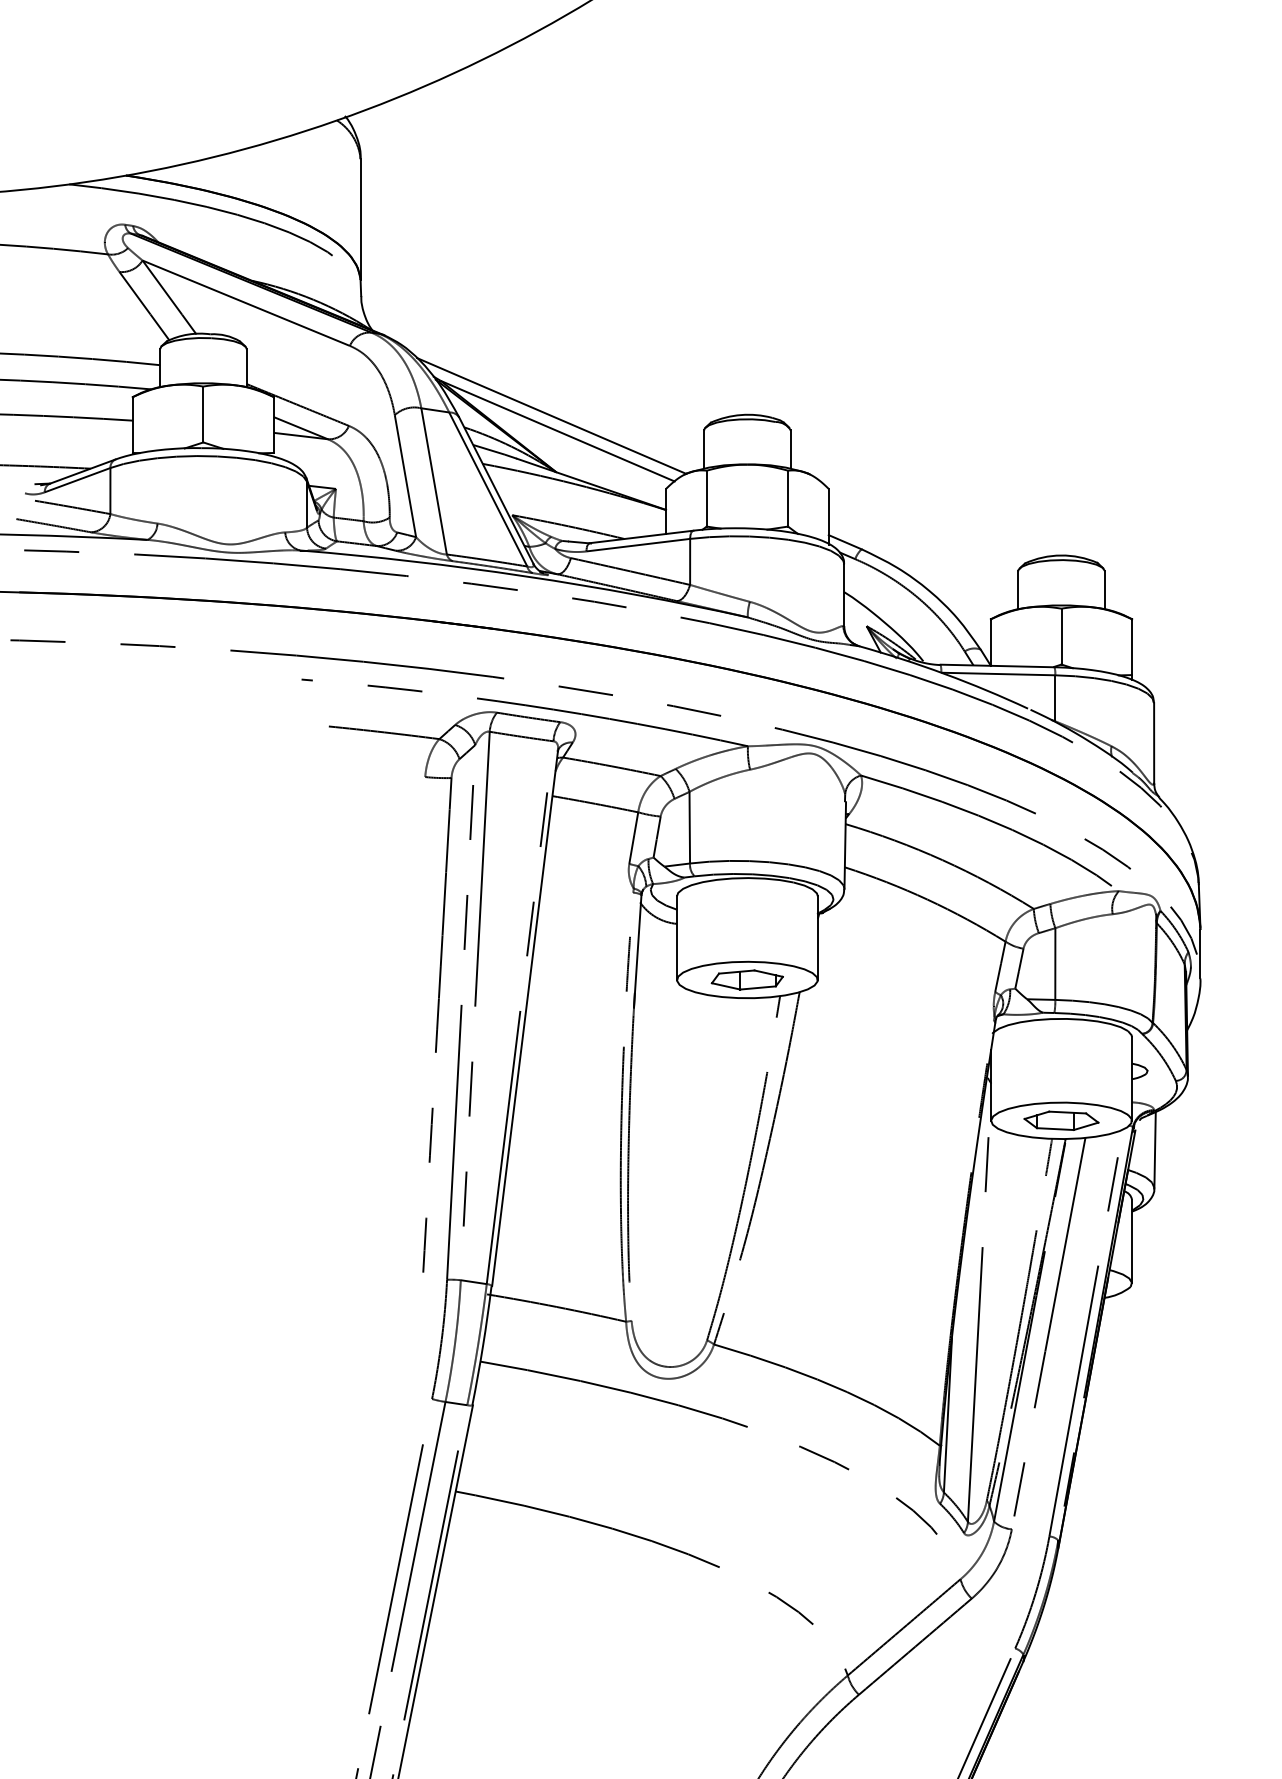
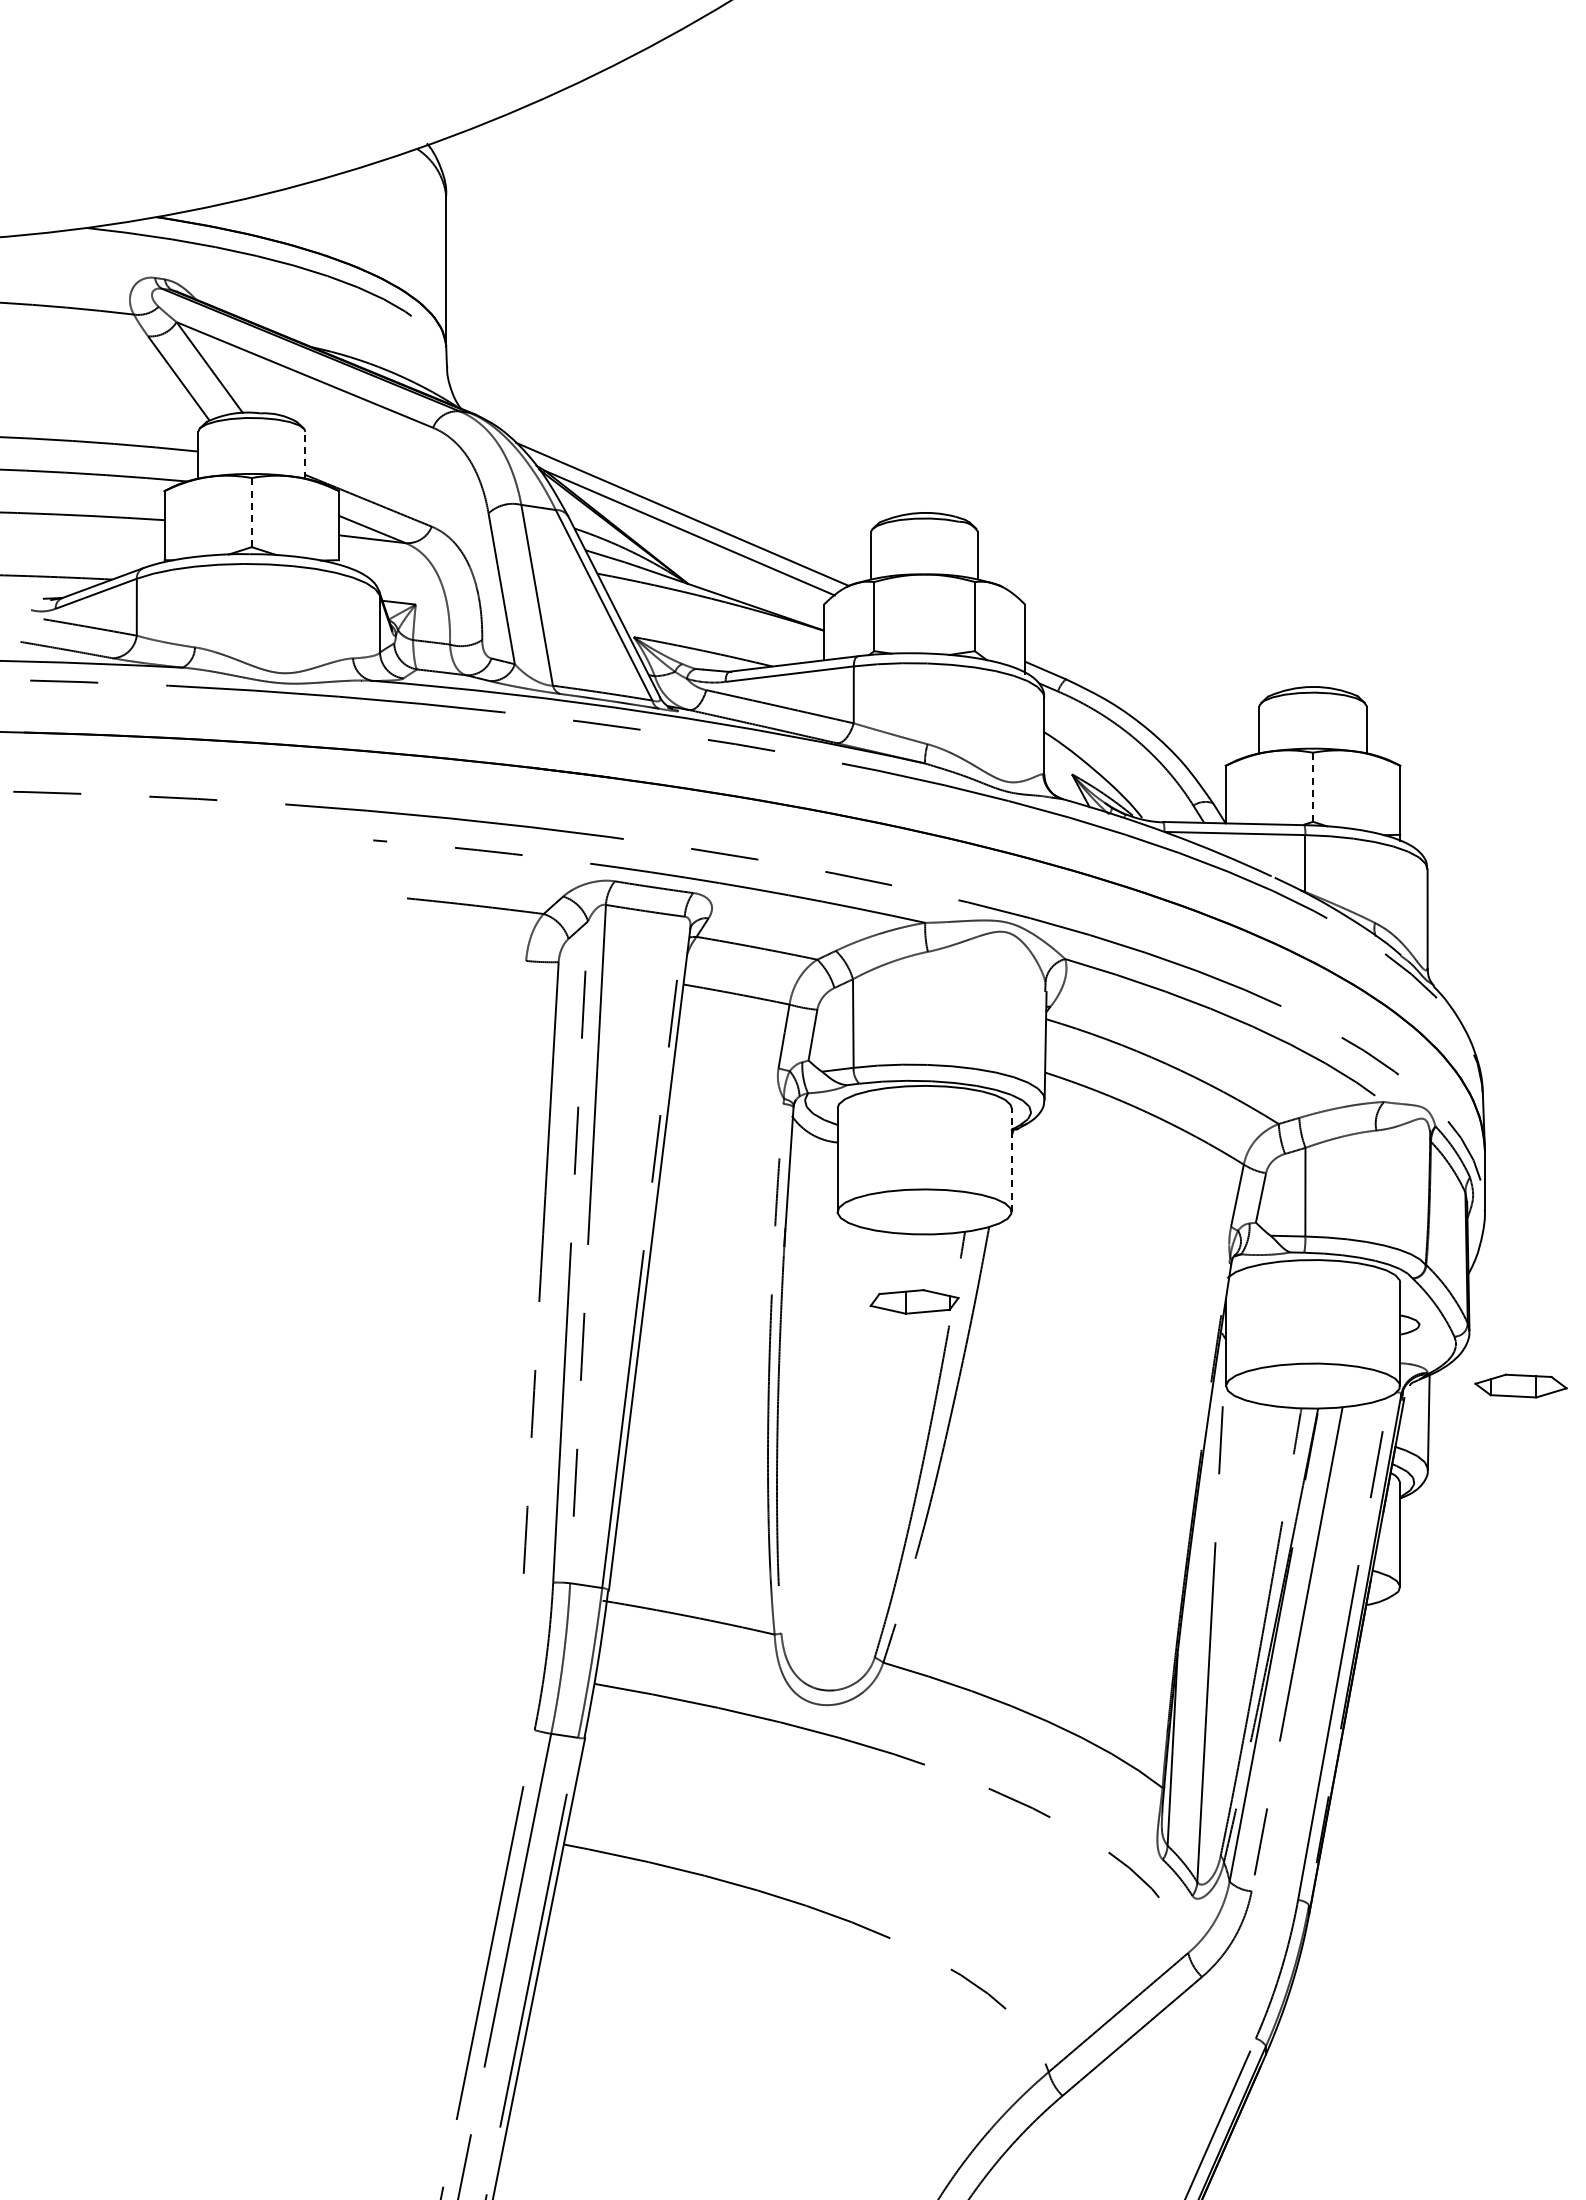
line: (246, 367) -> (305, 454), solid -> dashed
line: (203, 414) -> (251, 512), solid -> dashed
line: (1061, 636) -> (1313, 787), solid -> dashed
line: (817, 938) -> (1011, 1160), solid -> dashed
part: (747, 979) -> (914, 1301), moved
part: (1061, 1120) -> (1520, 1385), moved

